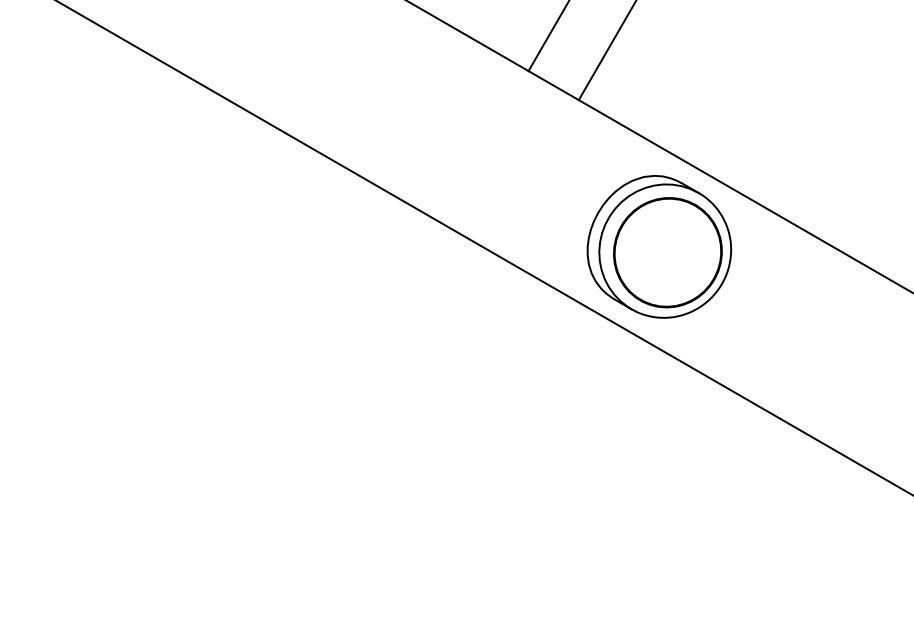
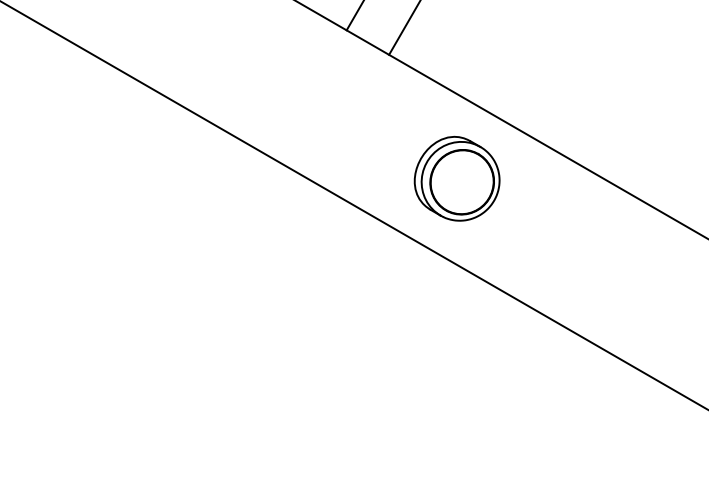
part: (659, 246) -> (457, 178), size x0.7

